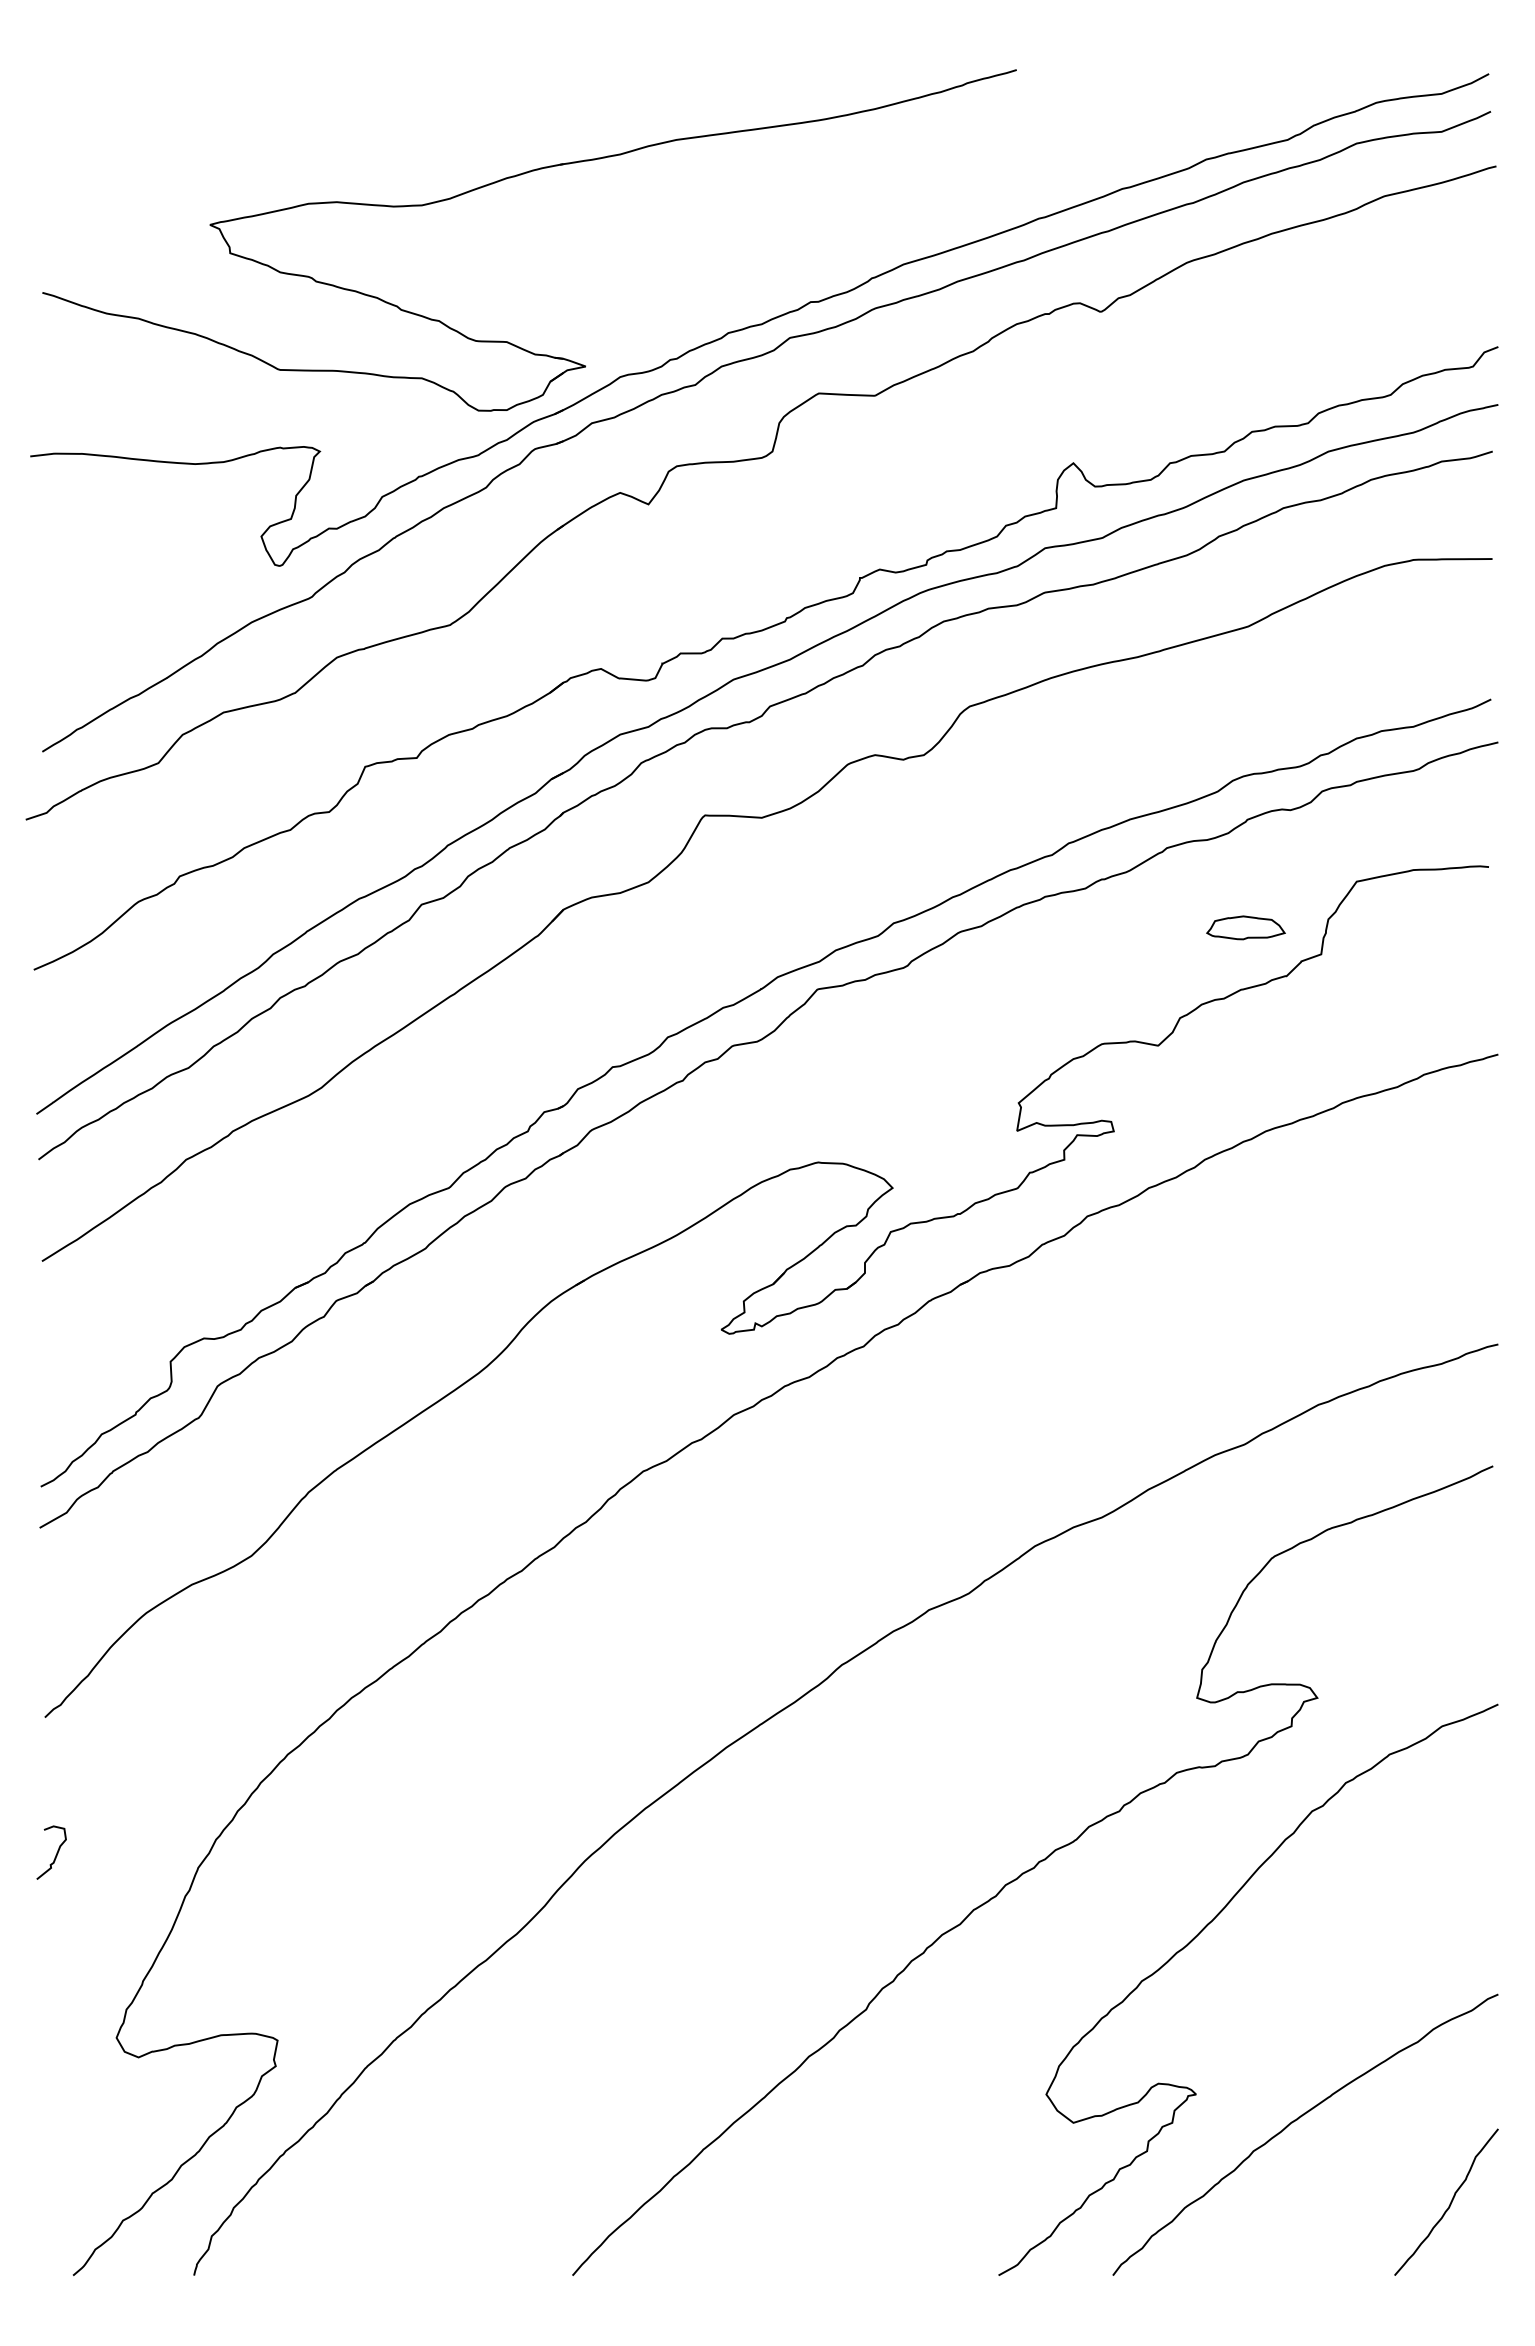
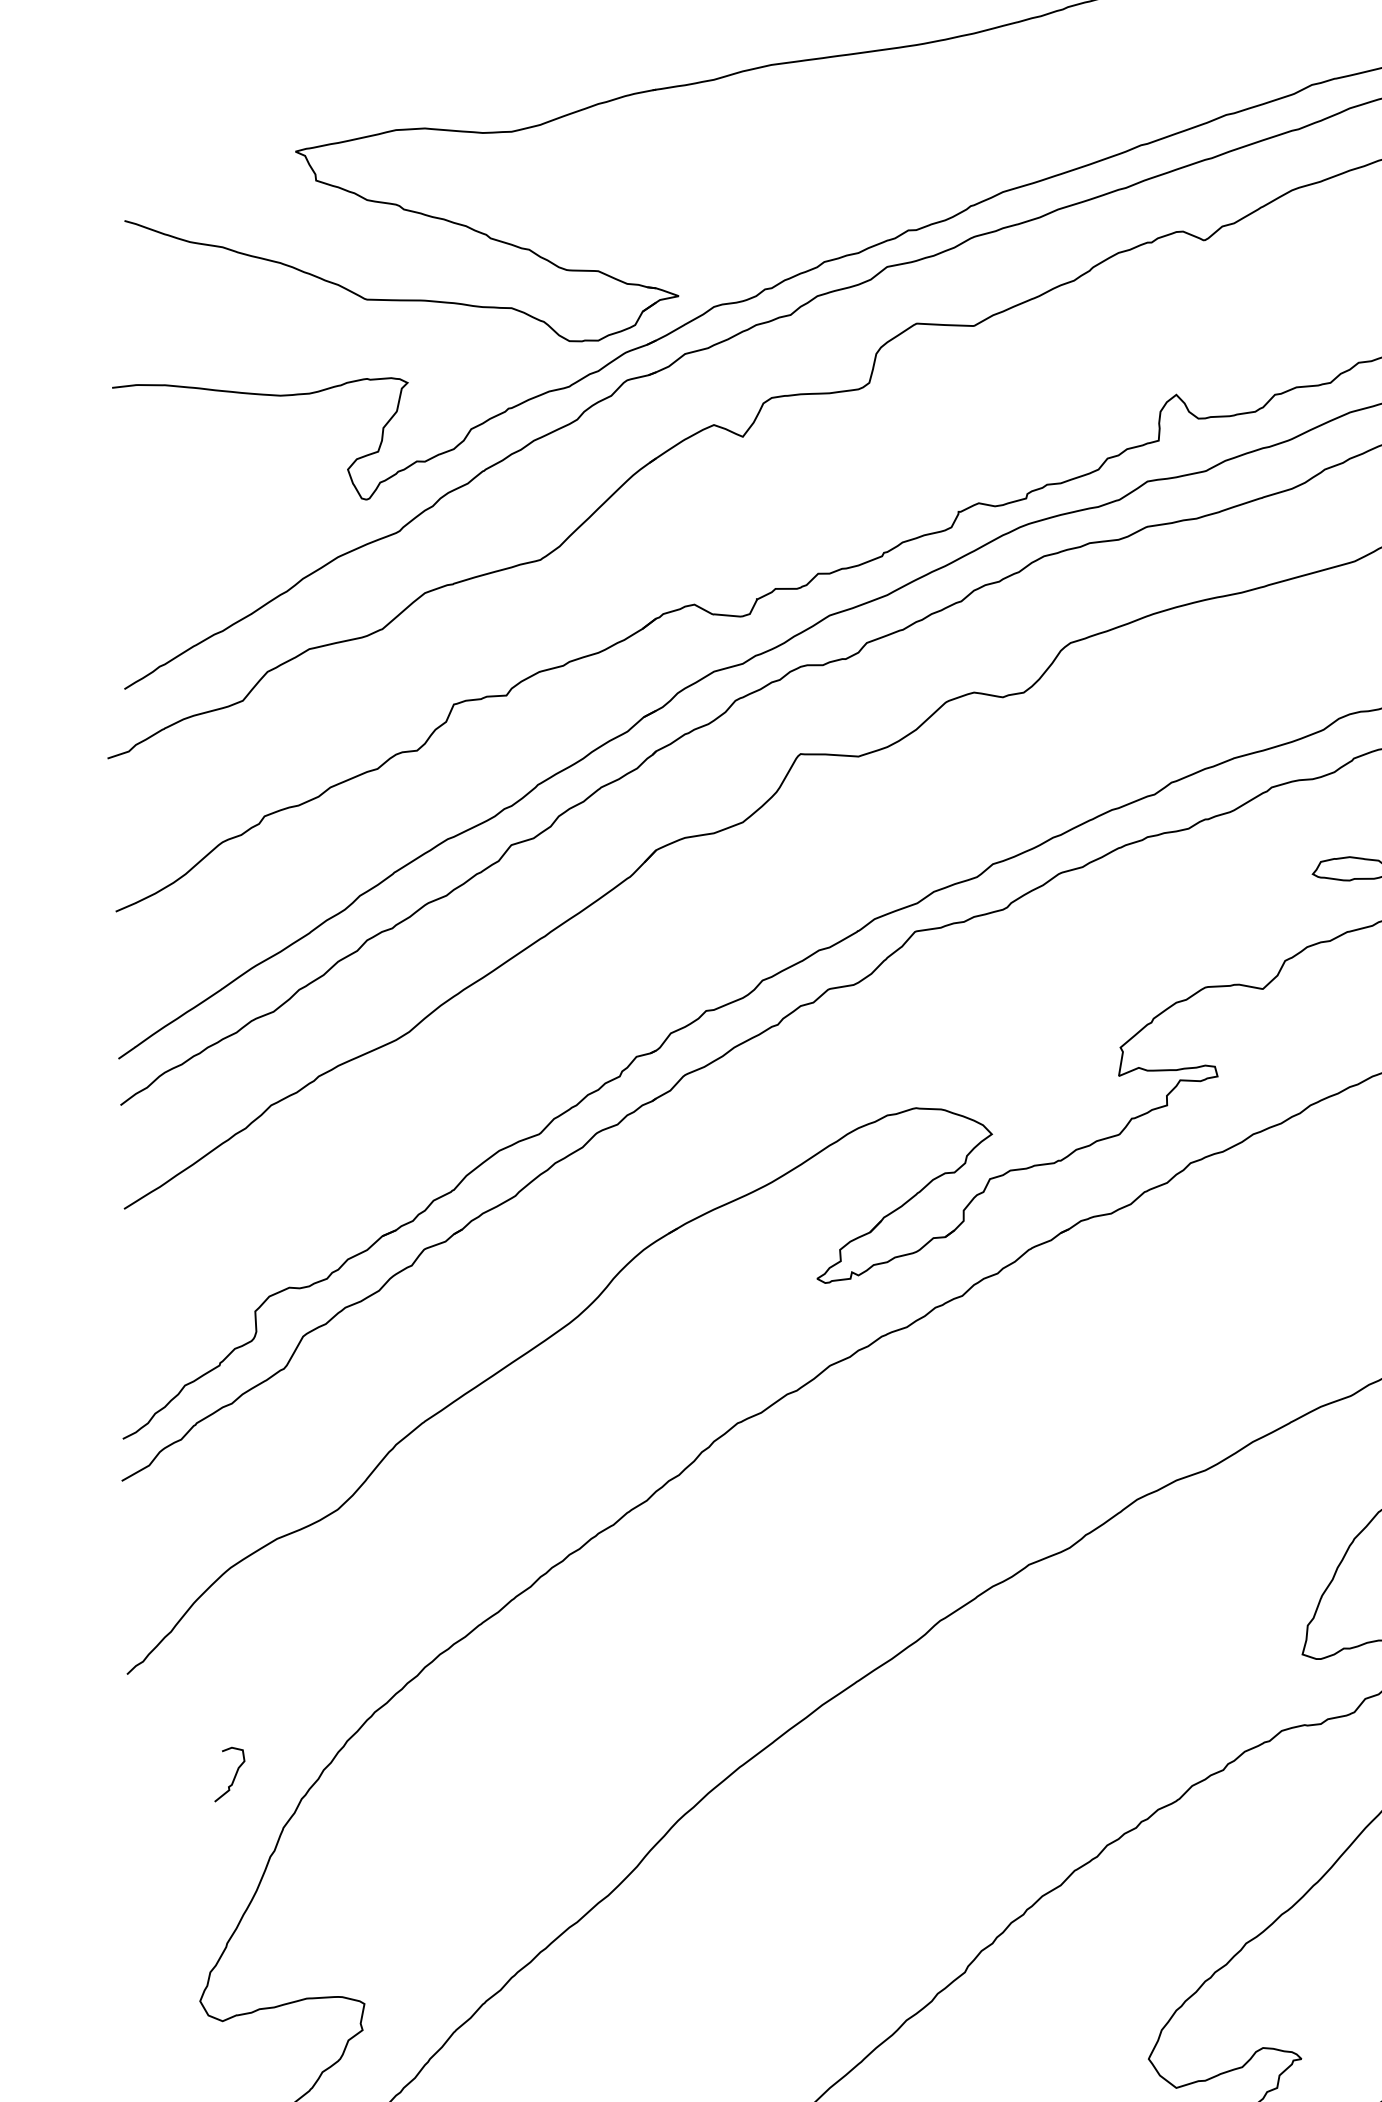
curve: (56, 1852) -> (234, 1774), moved

